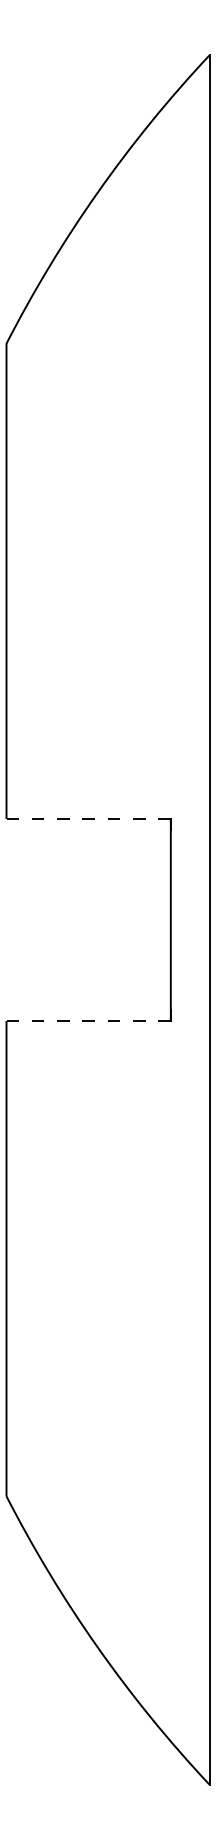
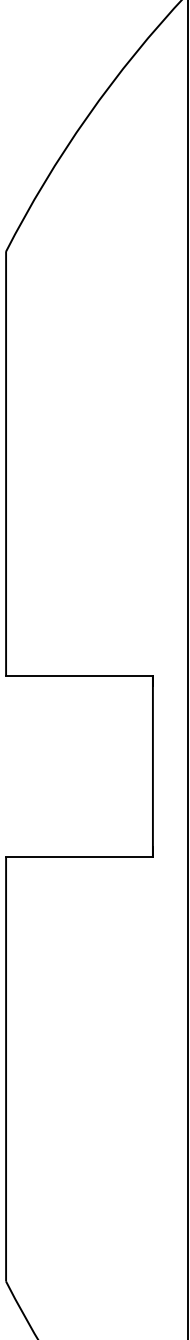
line: (89, 818) -> (80, 675), dashed -> solid
line: (88, 1021) -> (79, 857), dashed -> solid

